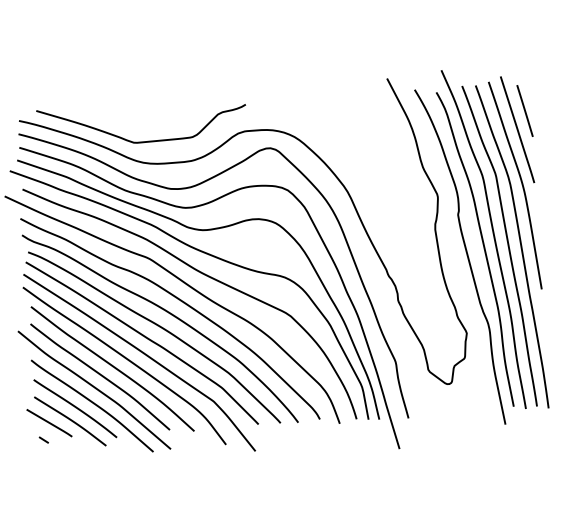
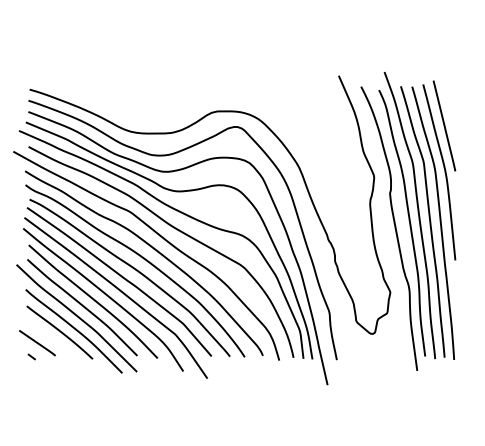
line: (524, 110) -> (451, 110), removed
curve: (142, 140) -> (131, 113), removed
curve: (69, 420) -> (54, 342), removed

